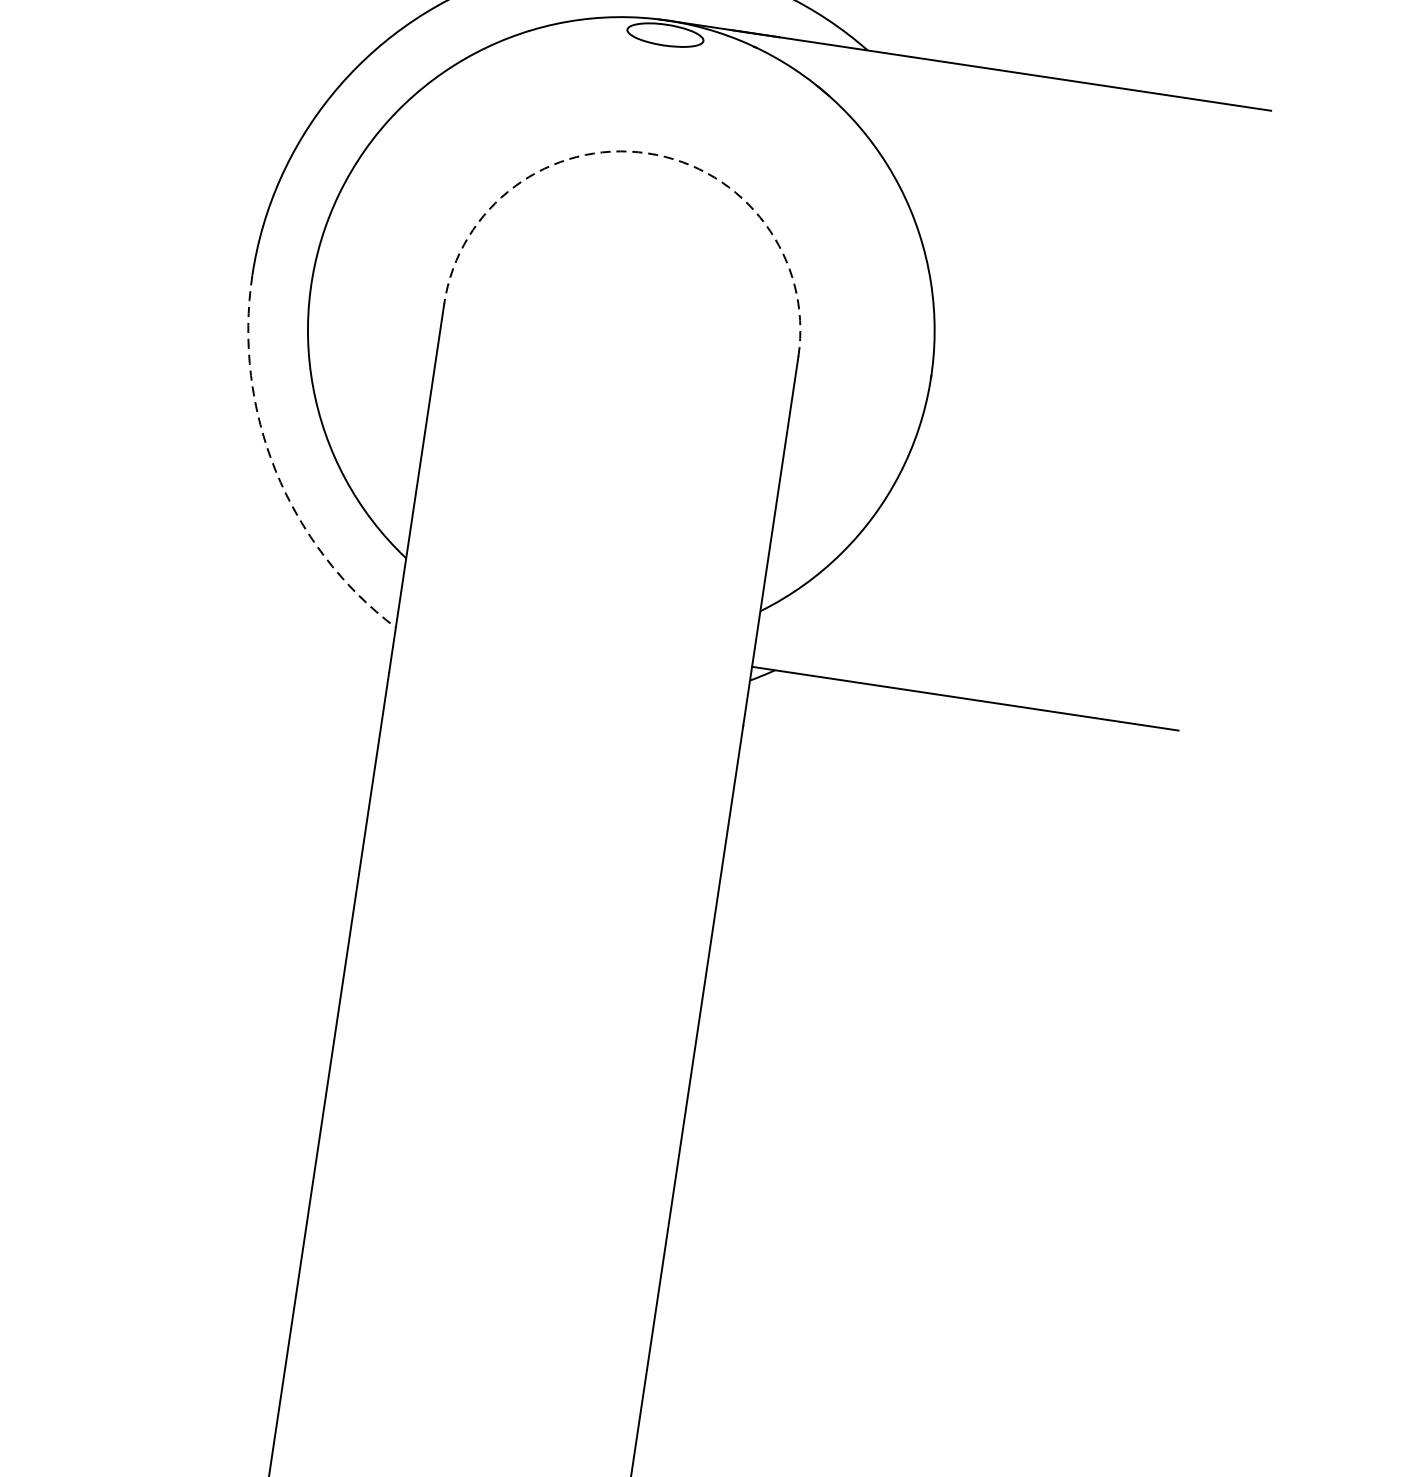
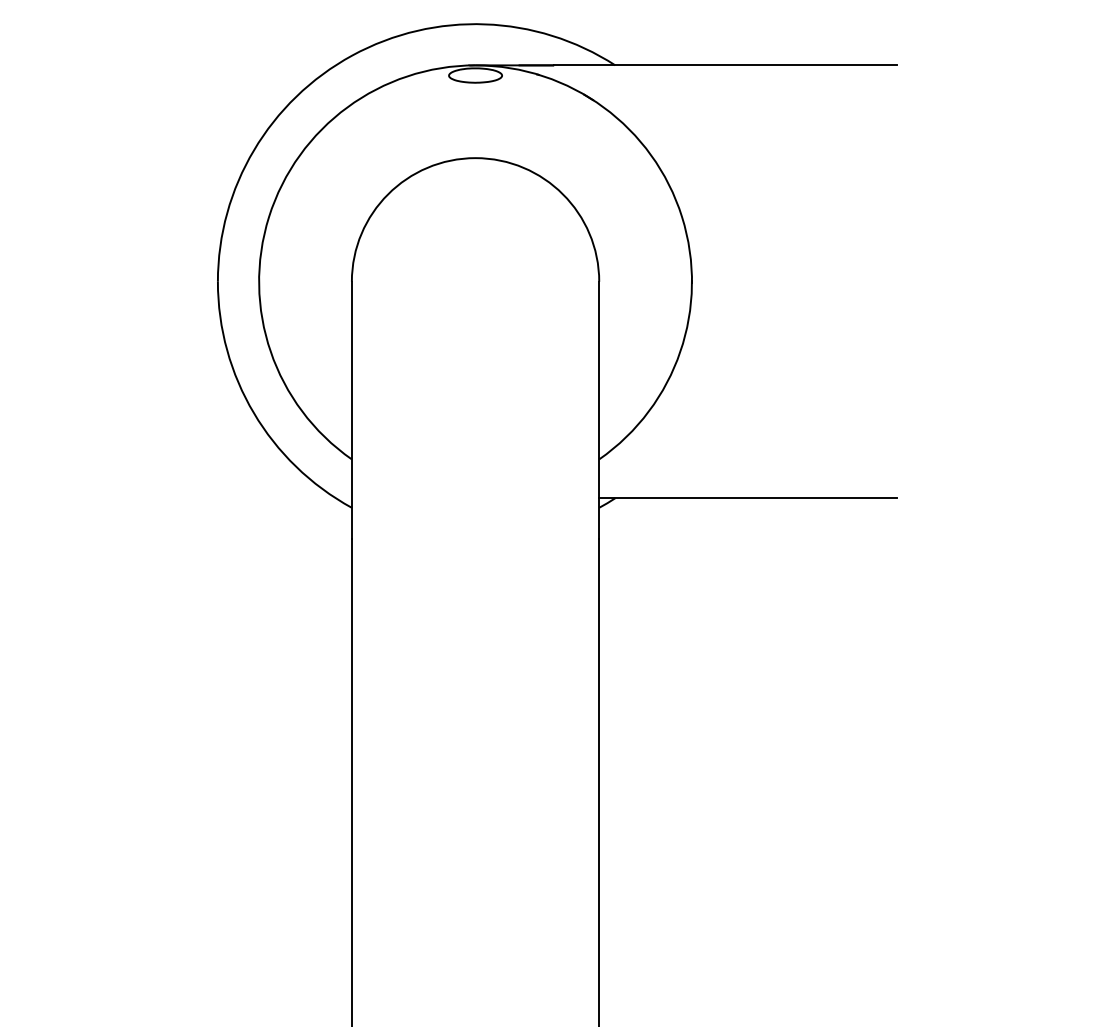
arc: (647, 153) -> (475, 158), dashed -> solid
arc: (275, 471) -> (253, 413), dashed -> solid

